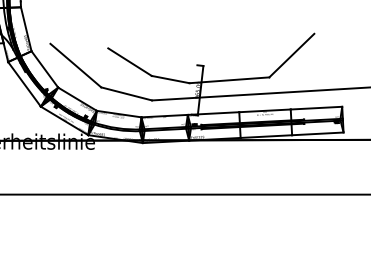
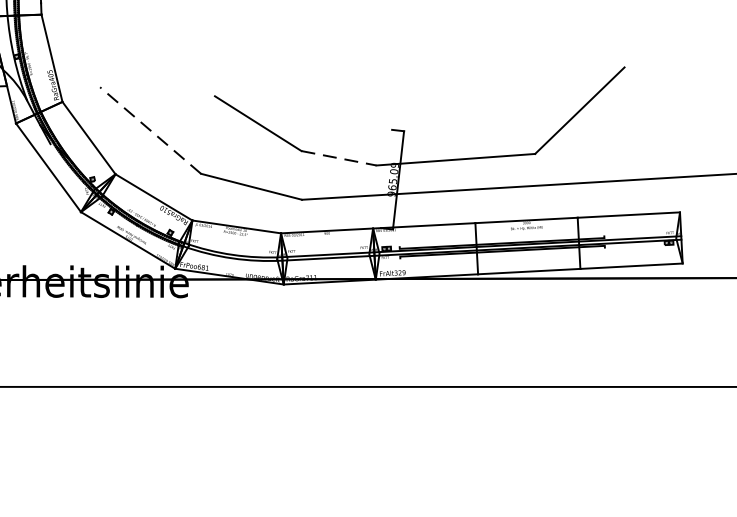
line: (75, 65) -> (149, 130), solid -> dashed
line: (171, 79) -> (340, 158), solid -> dashed

